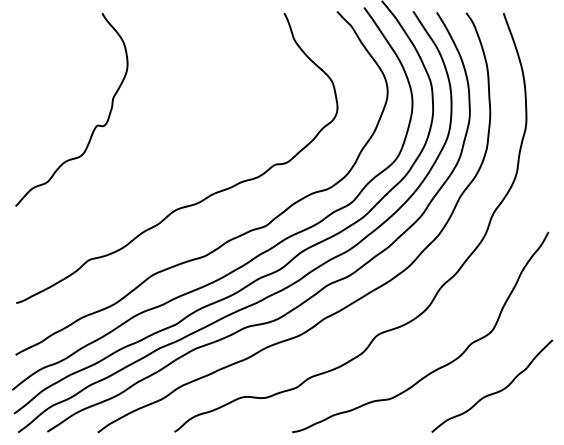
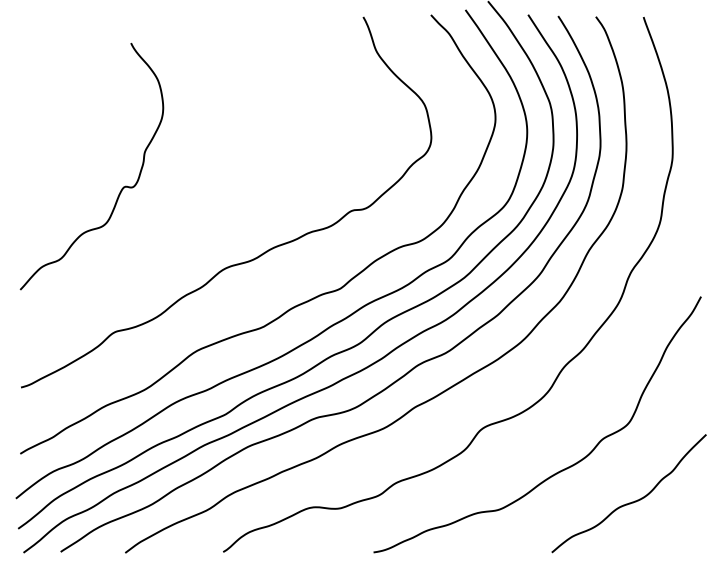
curve: (94, 126) -> (121, 188), moved

